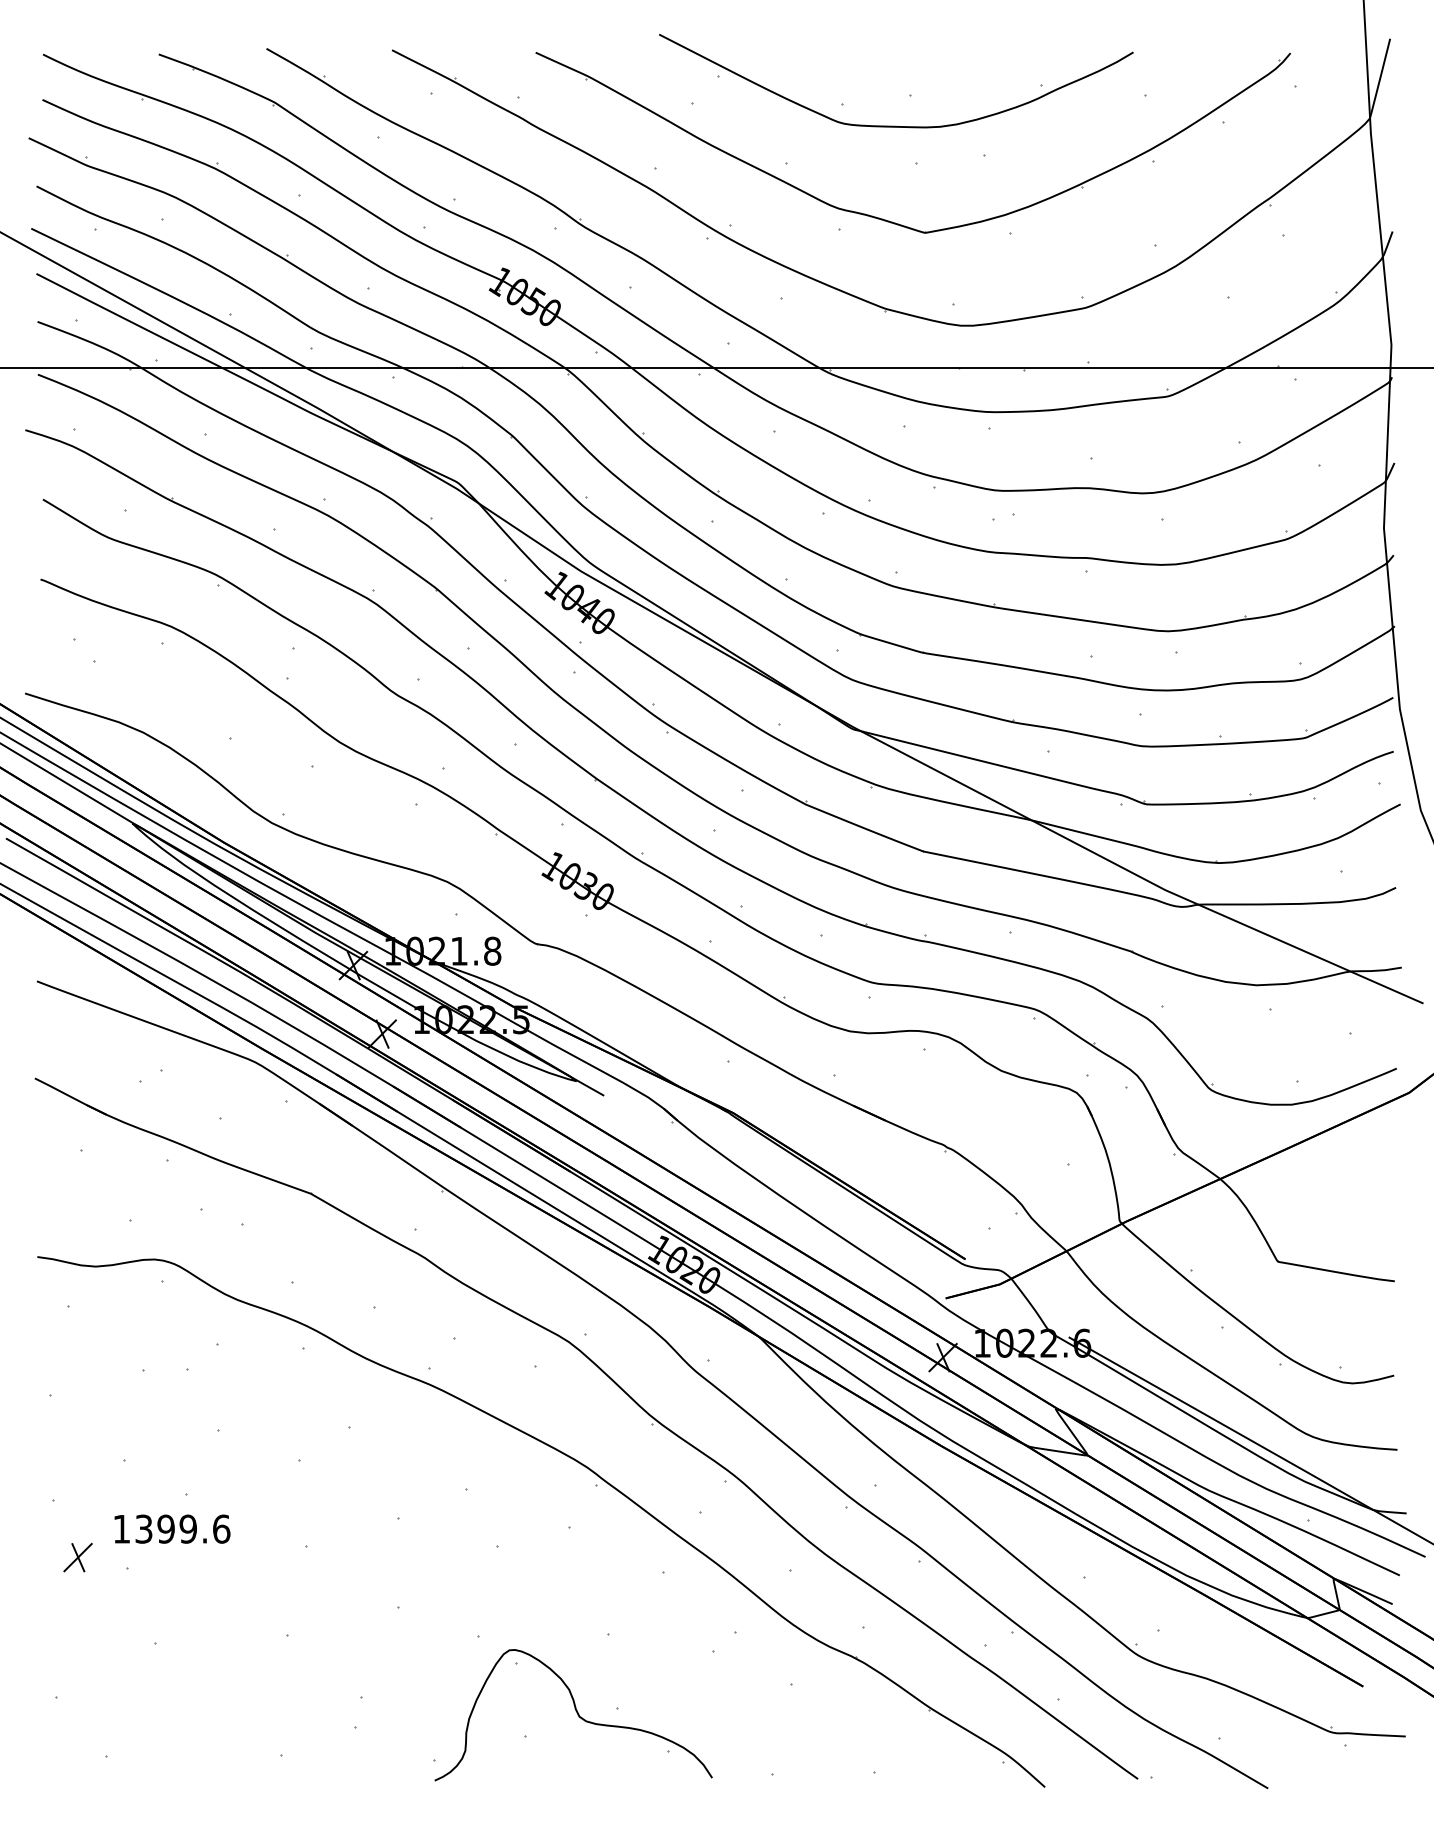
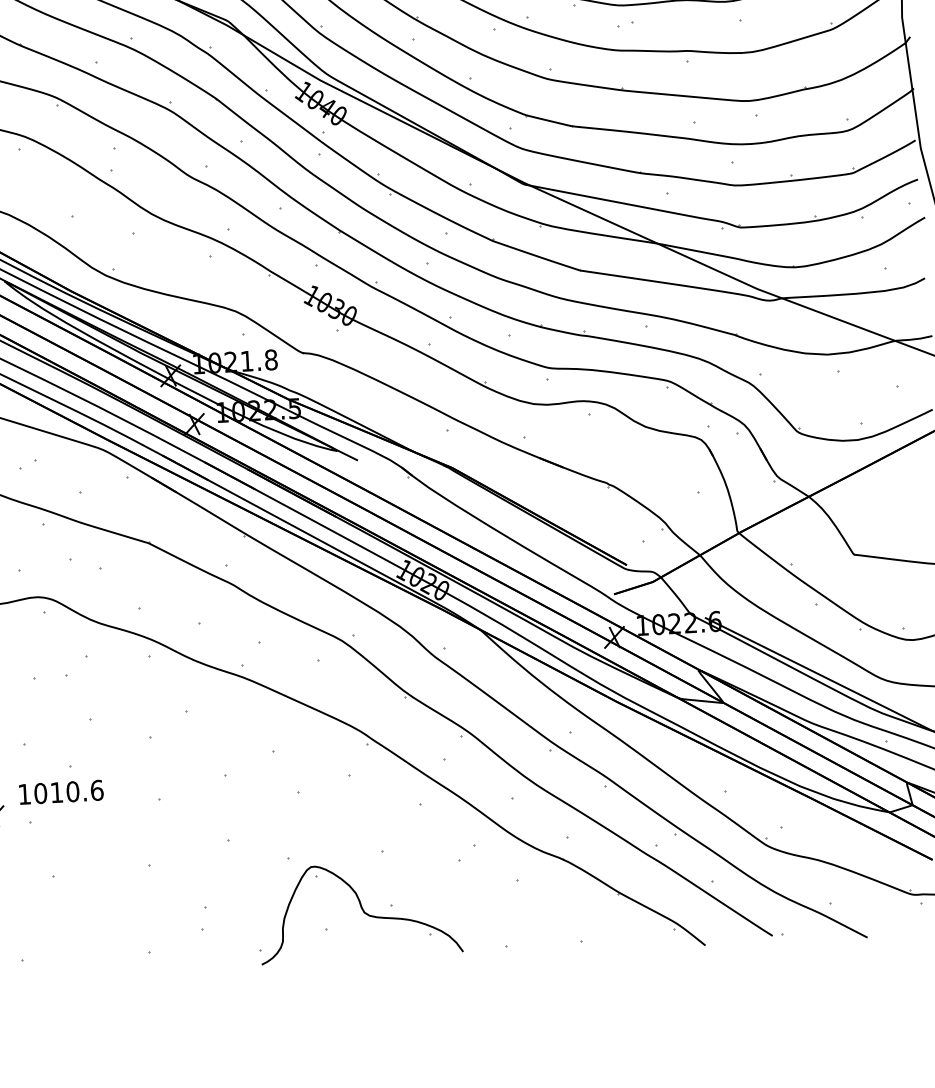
text: (166, 1528) -> (57, 792), 1399.6 -> 1010.6

